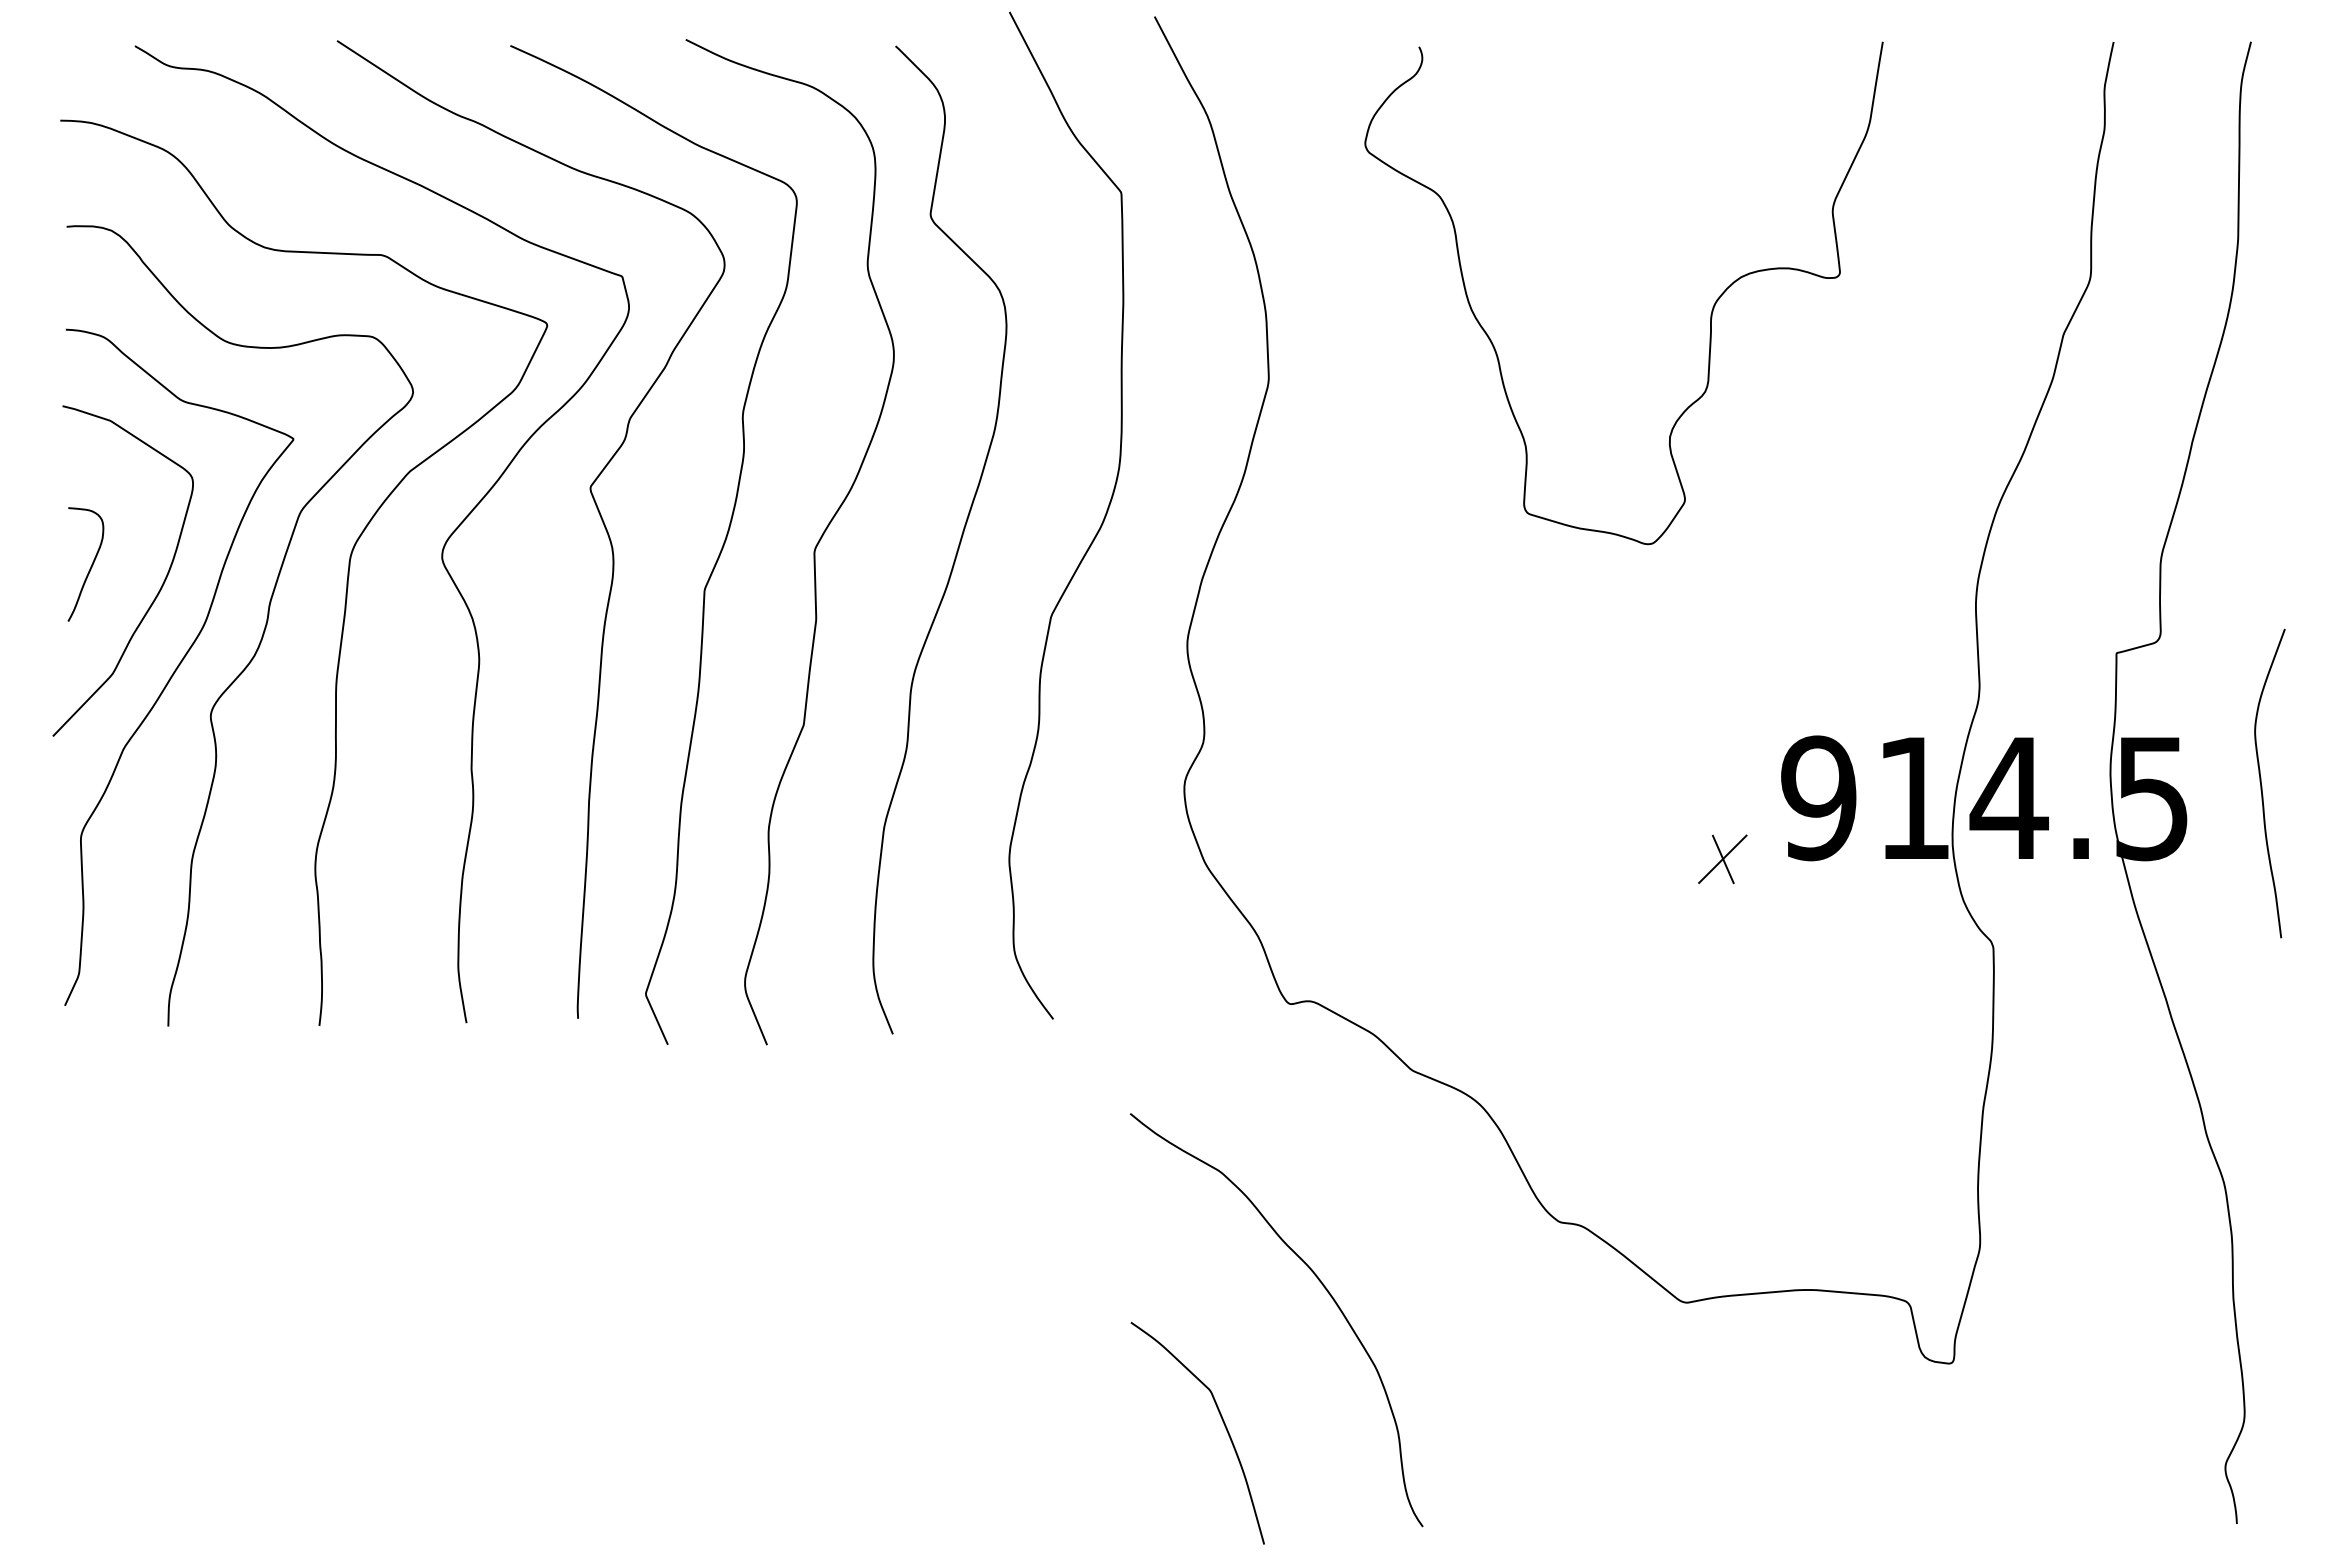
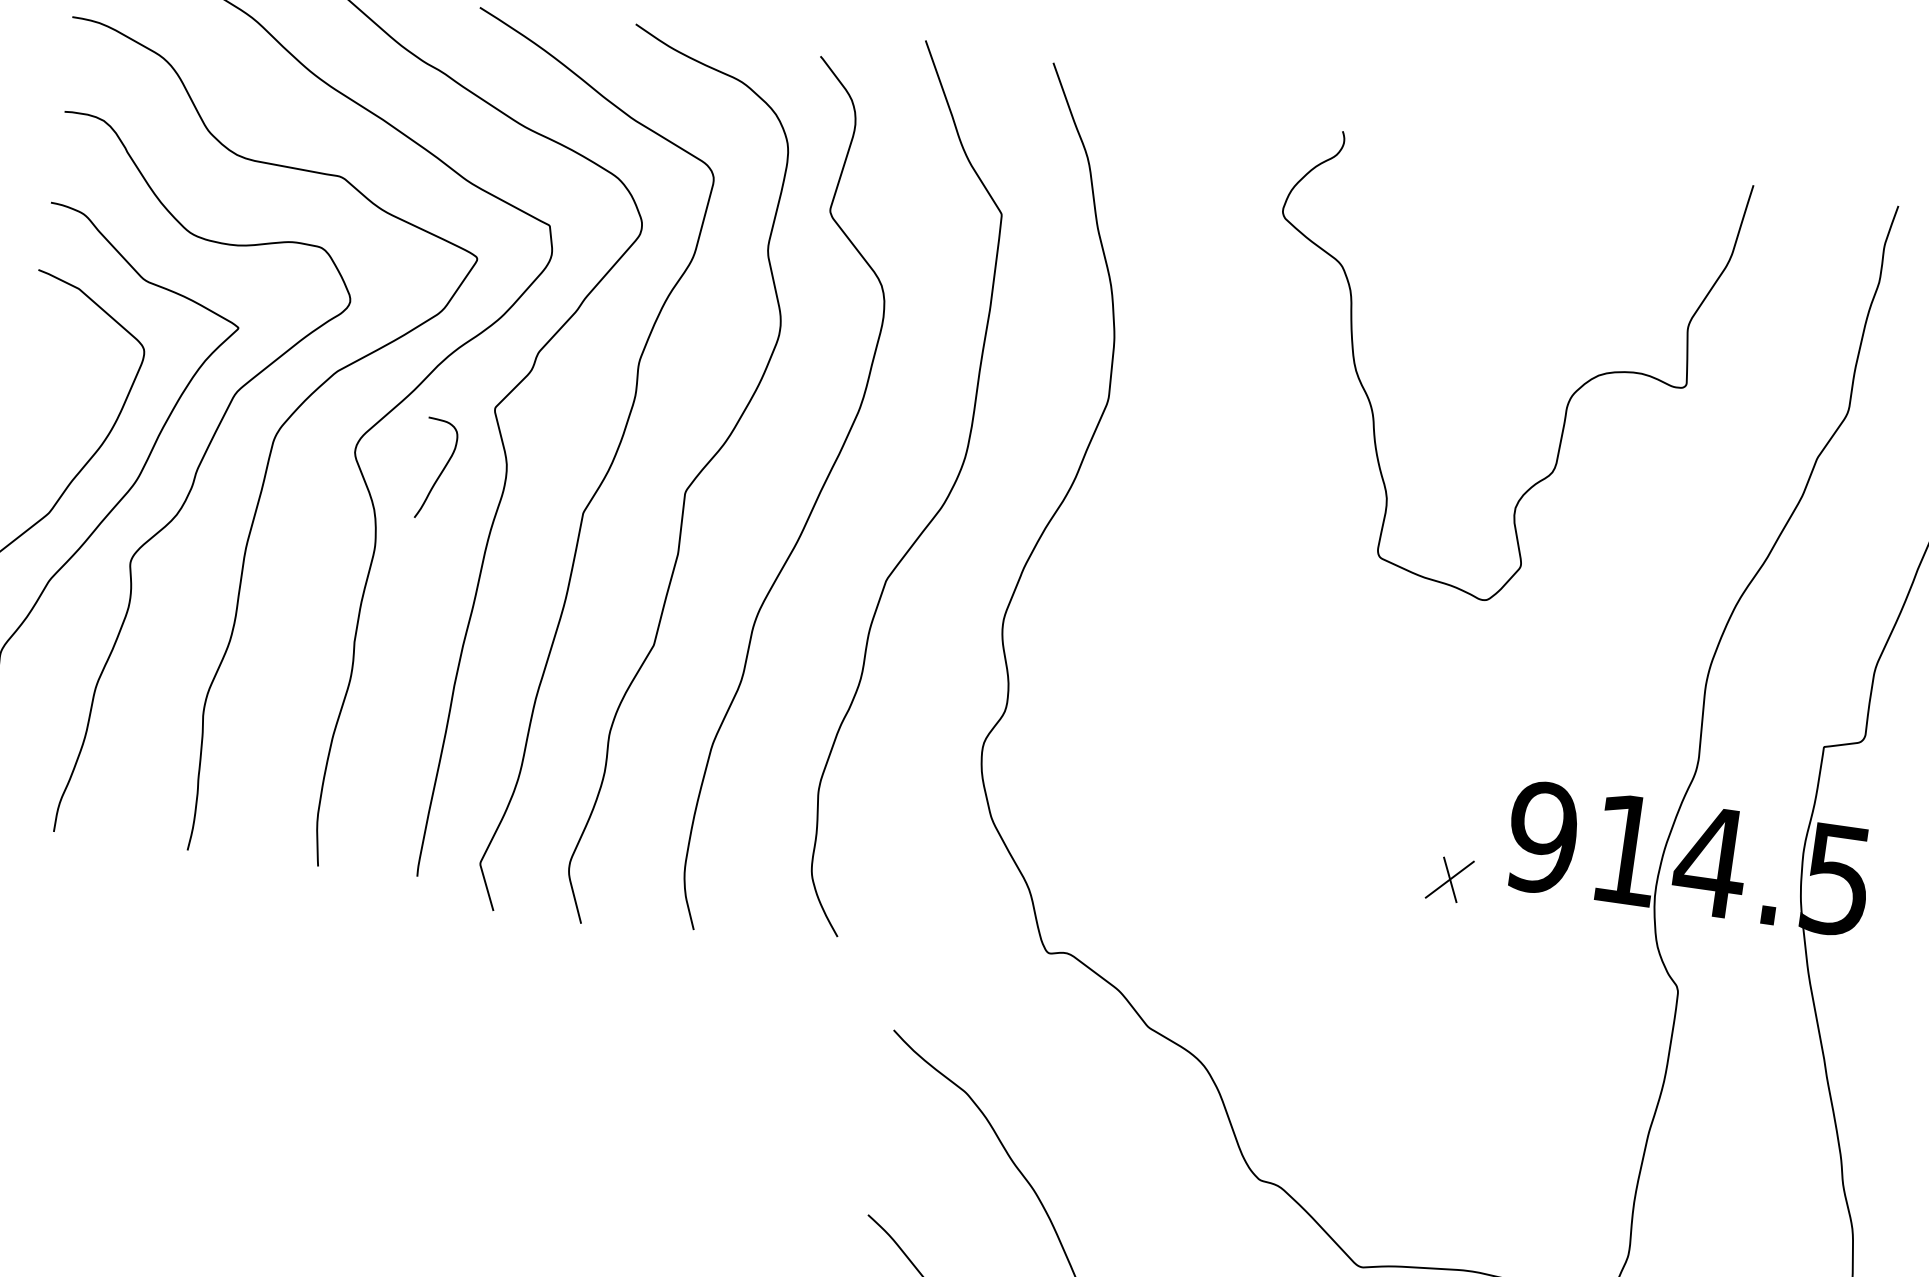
curve: (1710, 314) -> (1566, 404), moved
curve: (90, 566) -> (440, 471), moved

